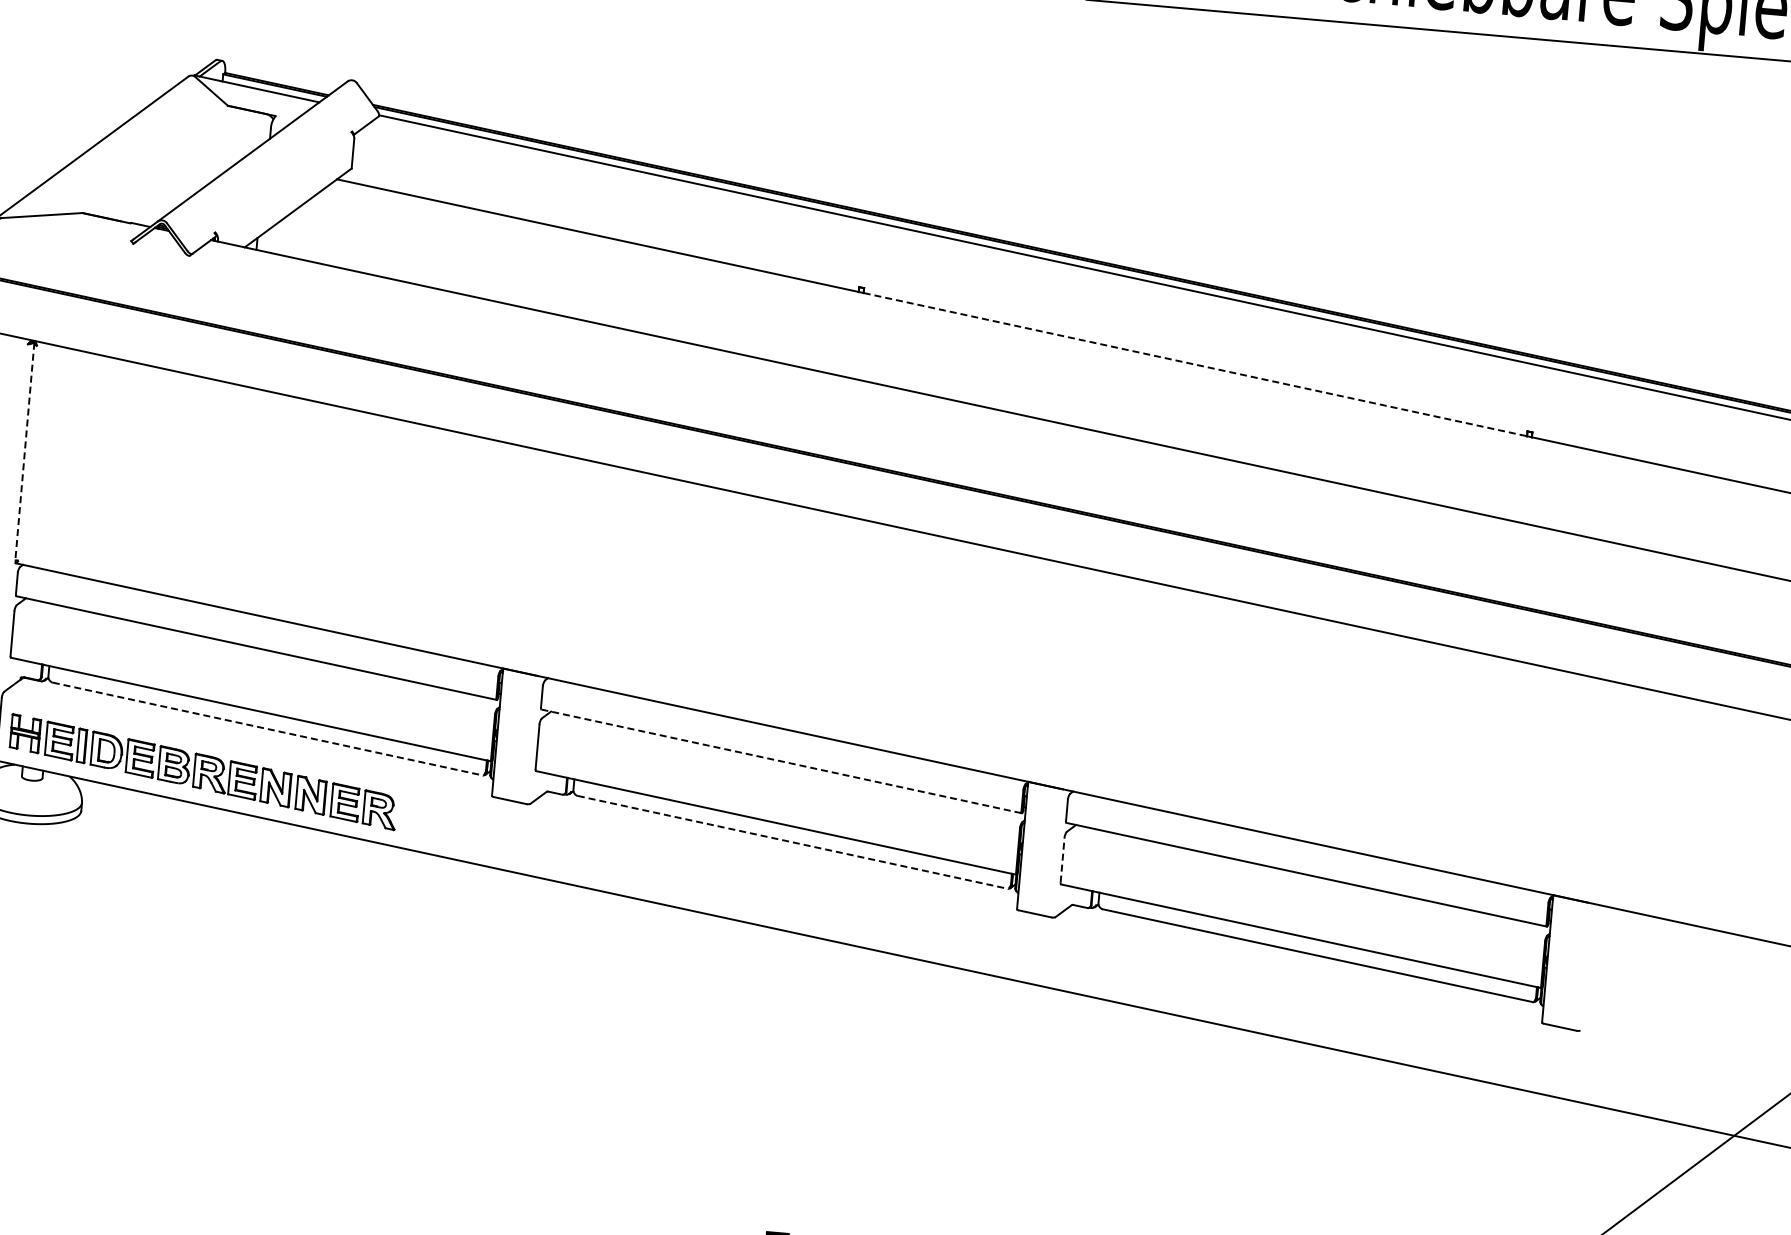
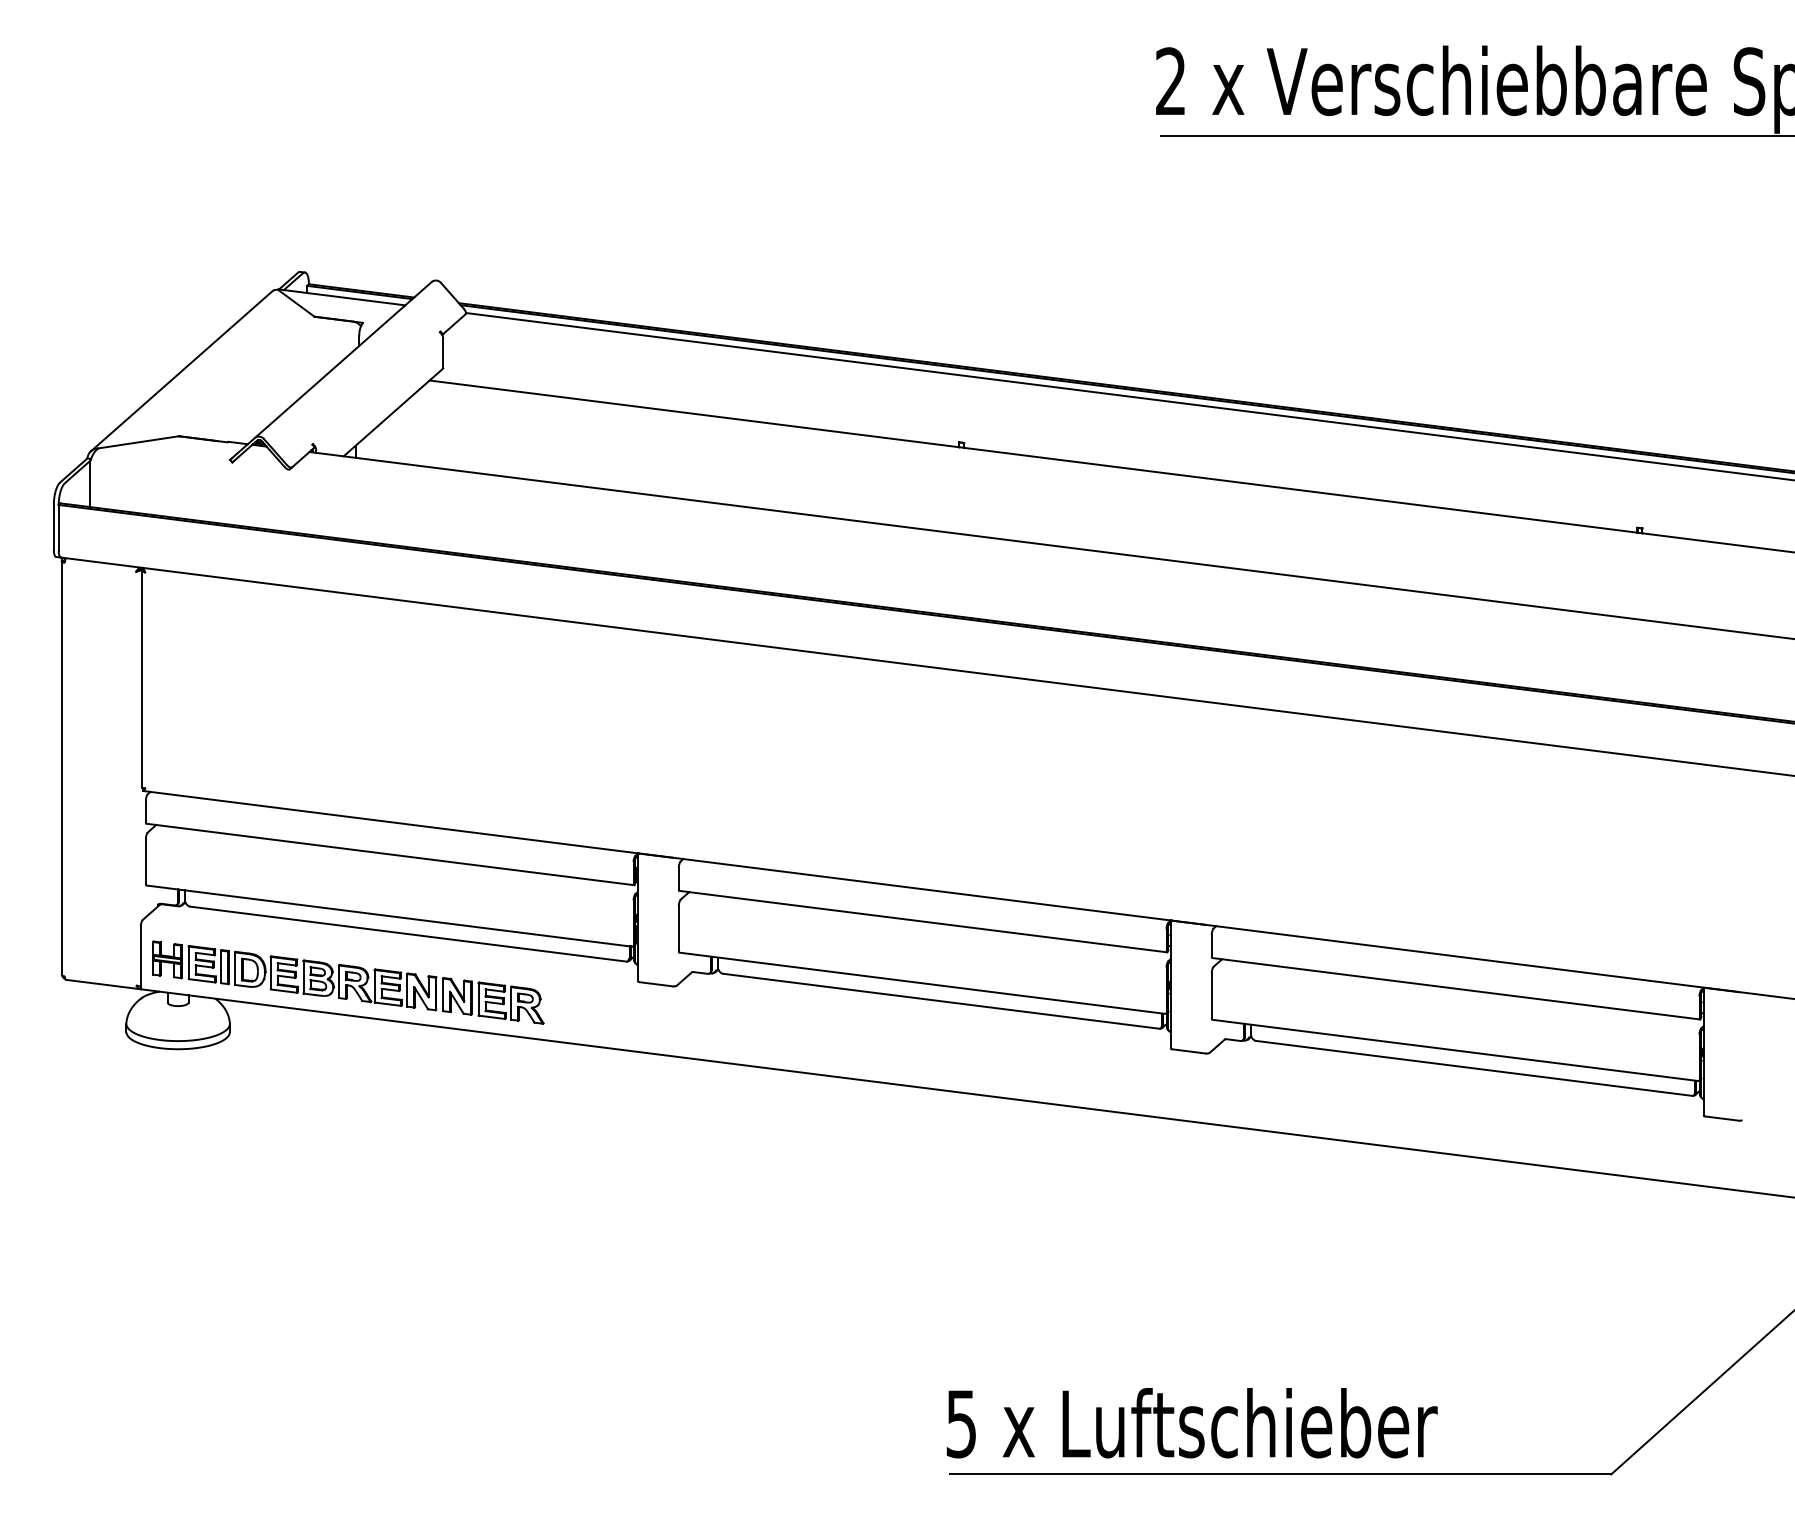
line: (1196, 364) -> (1301, 490), dashed -> solid
line: (24, 452) -> (142, 679), dashed -> solid
line: (268, 729) -> (409, 934), dashed -> solid
line: (781, 761) -> (923, 921), dashed -> solid
line: (793, 842) -> (942, 1001), dashed -> solid
line: (1062, 860) -> (1211, 995), dashed -> solid

